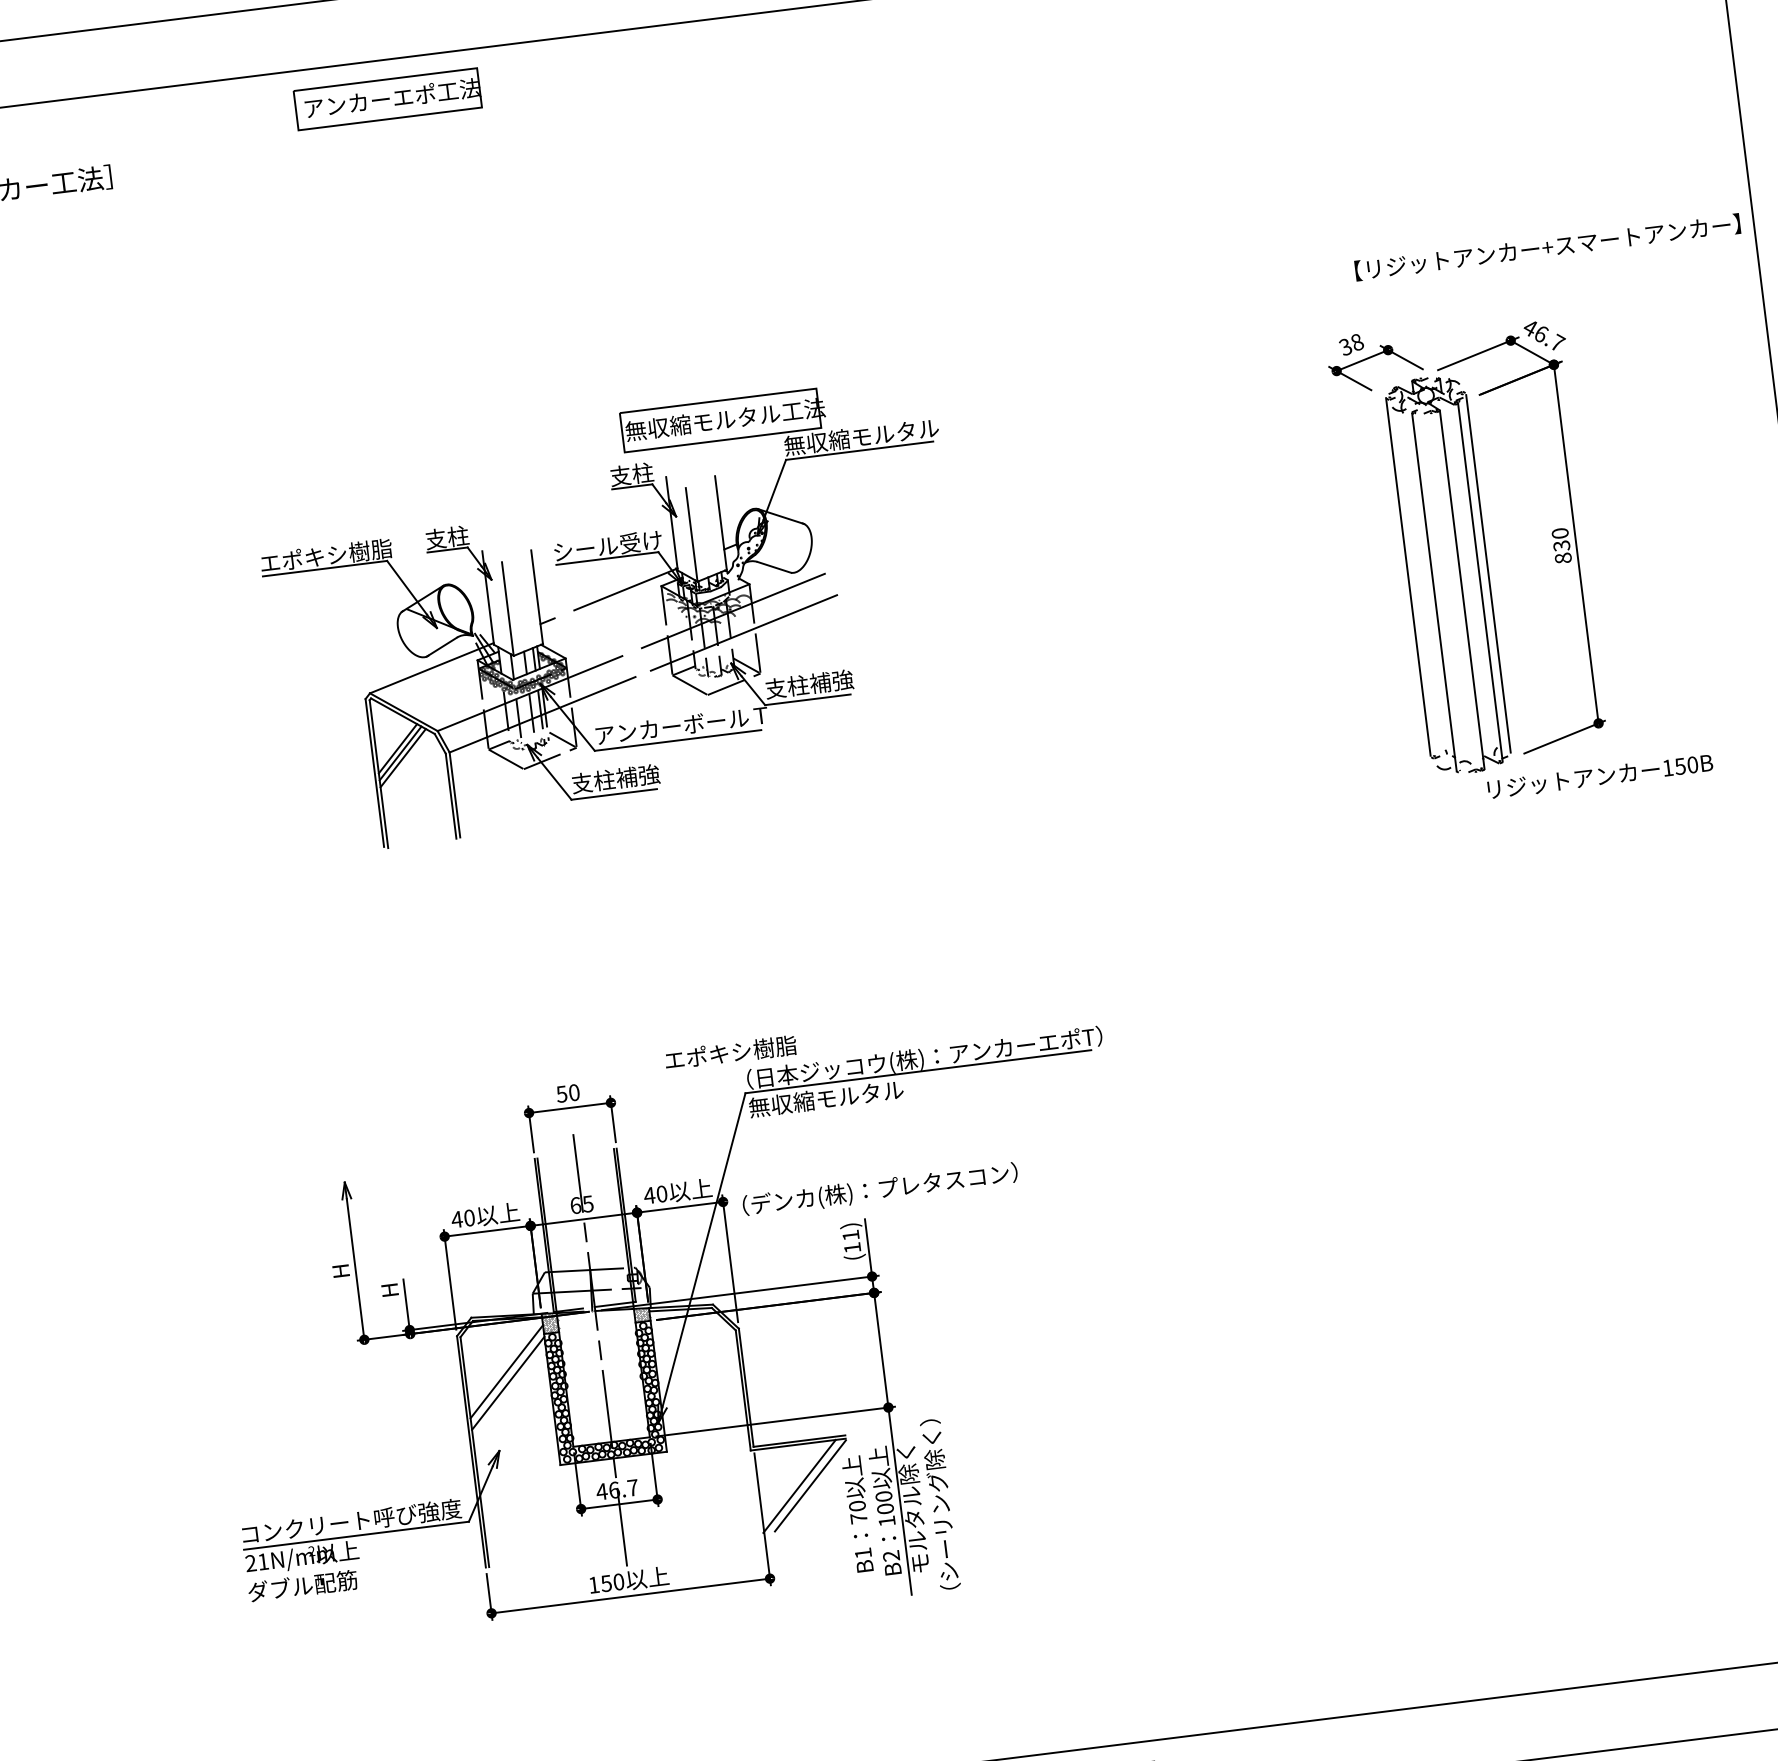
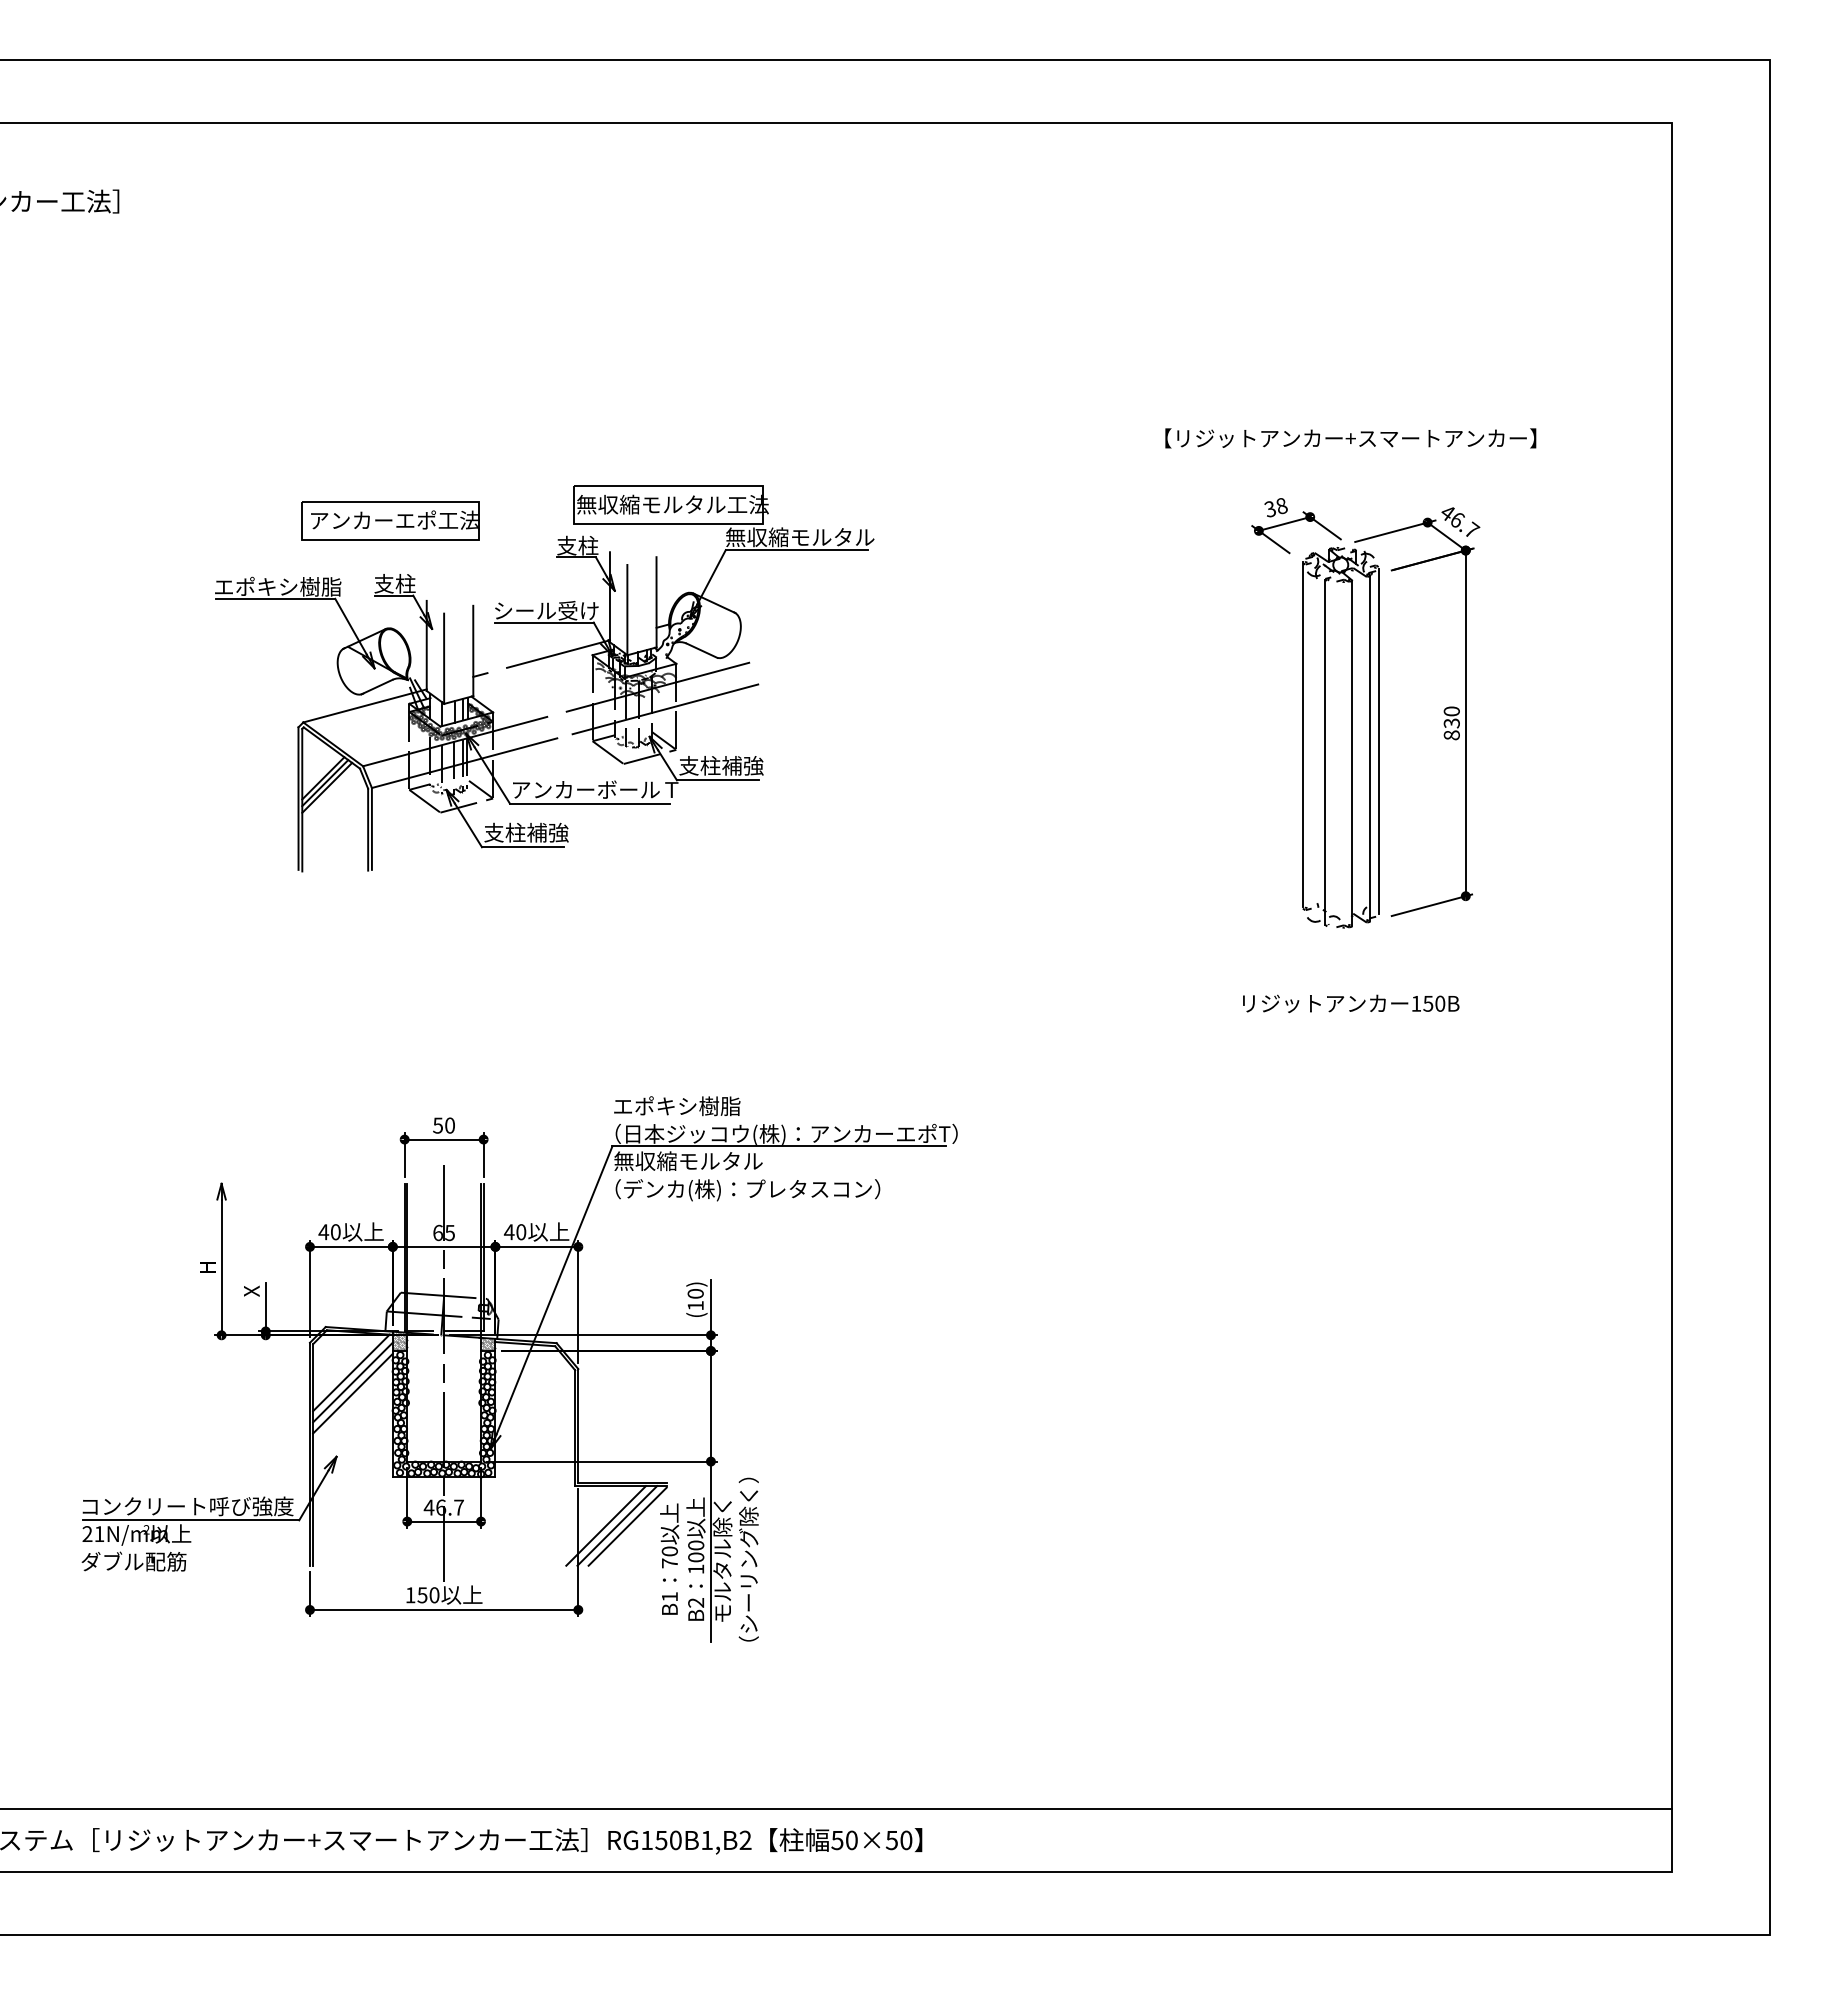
part: (387, 99) -> (390, 520), moved
text: (1547, 247) -> (1350, 438), moved
text: (1600, 776) -> (1351, 1003), moved
text: (731, 1053) -> (677, 1106), moved
text: (879, 1190) -> (747, 1190), moved
text: (850, 1235) -> (695, 1293), (11) -> (10)
text: (389, 1289) -> (251, 1290), H -> X
line: (503, 1361) -> (351, 1372), added
line: (787, 1487) -> (605, 1525), added

